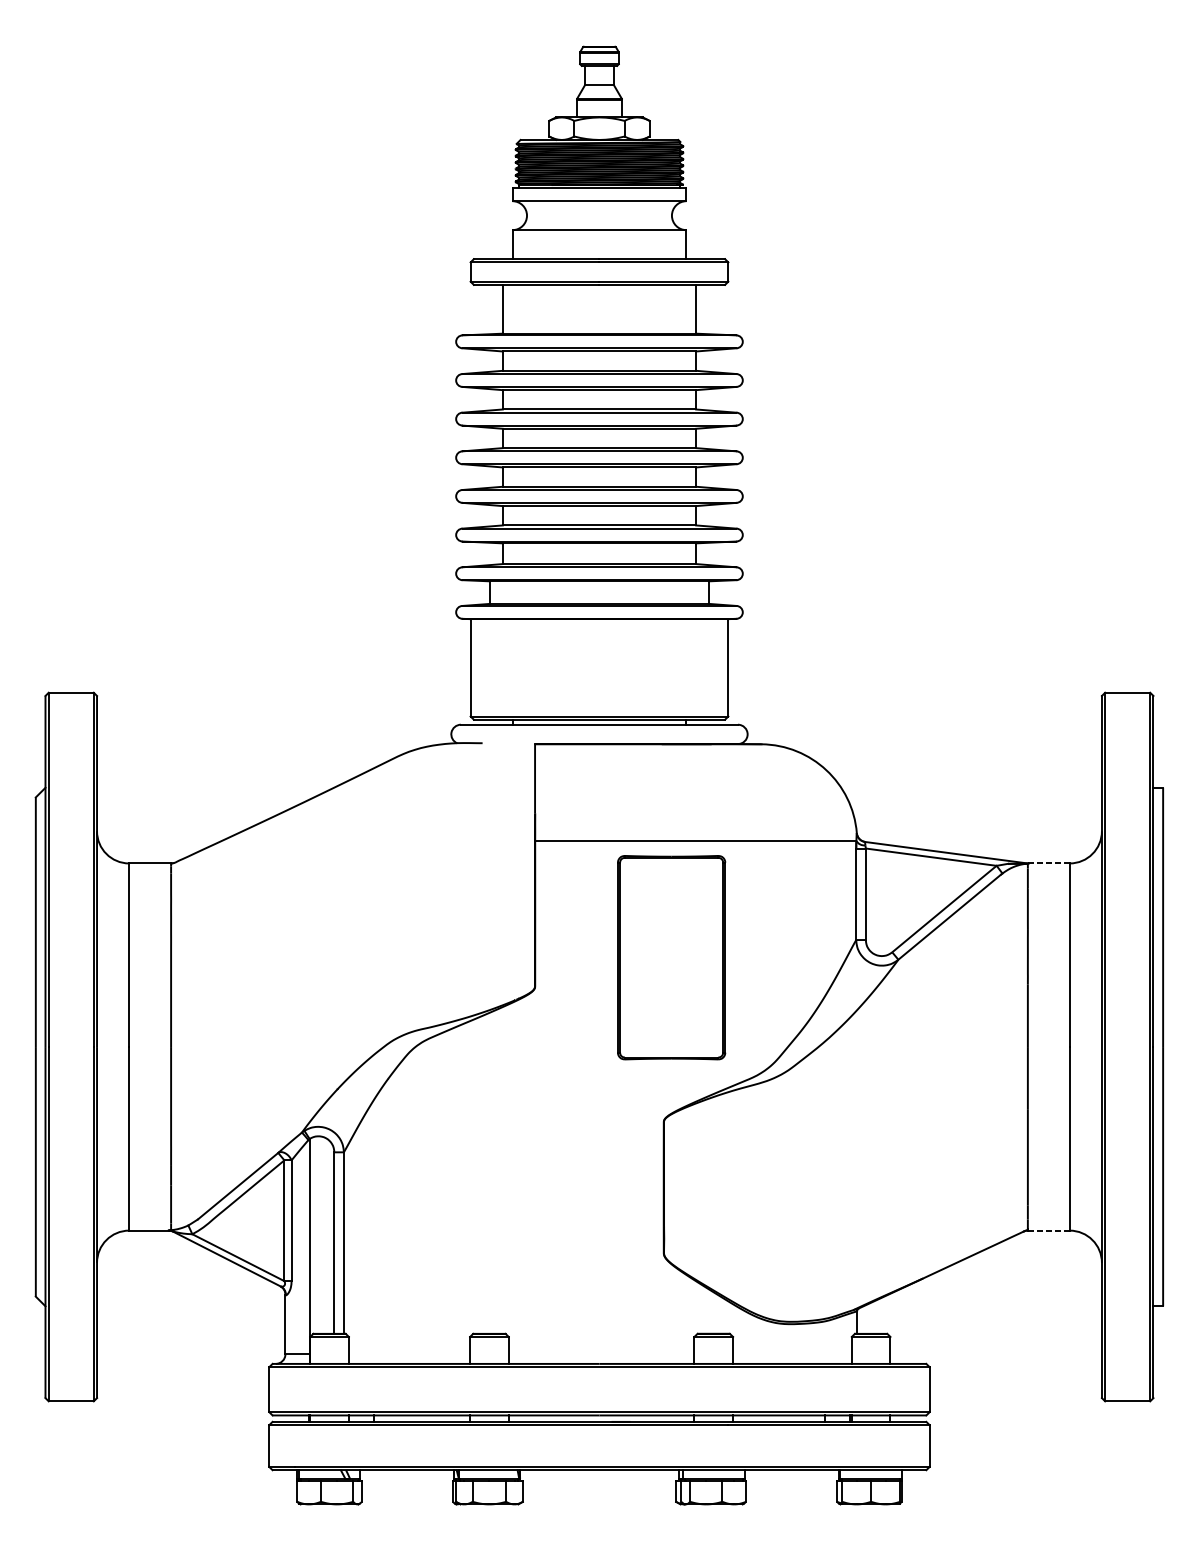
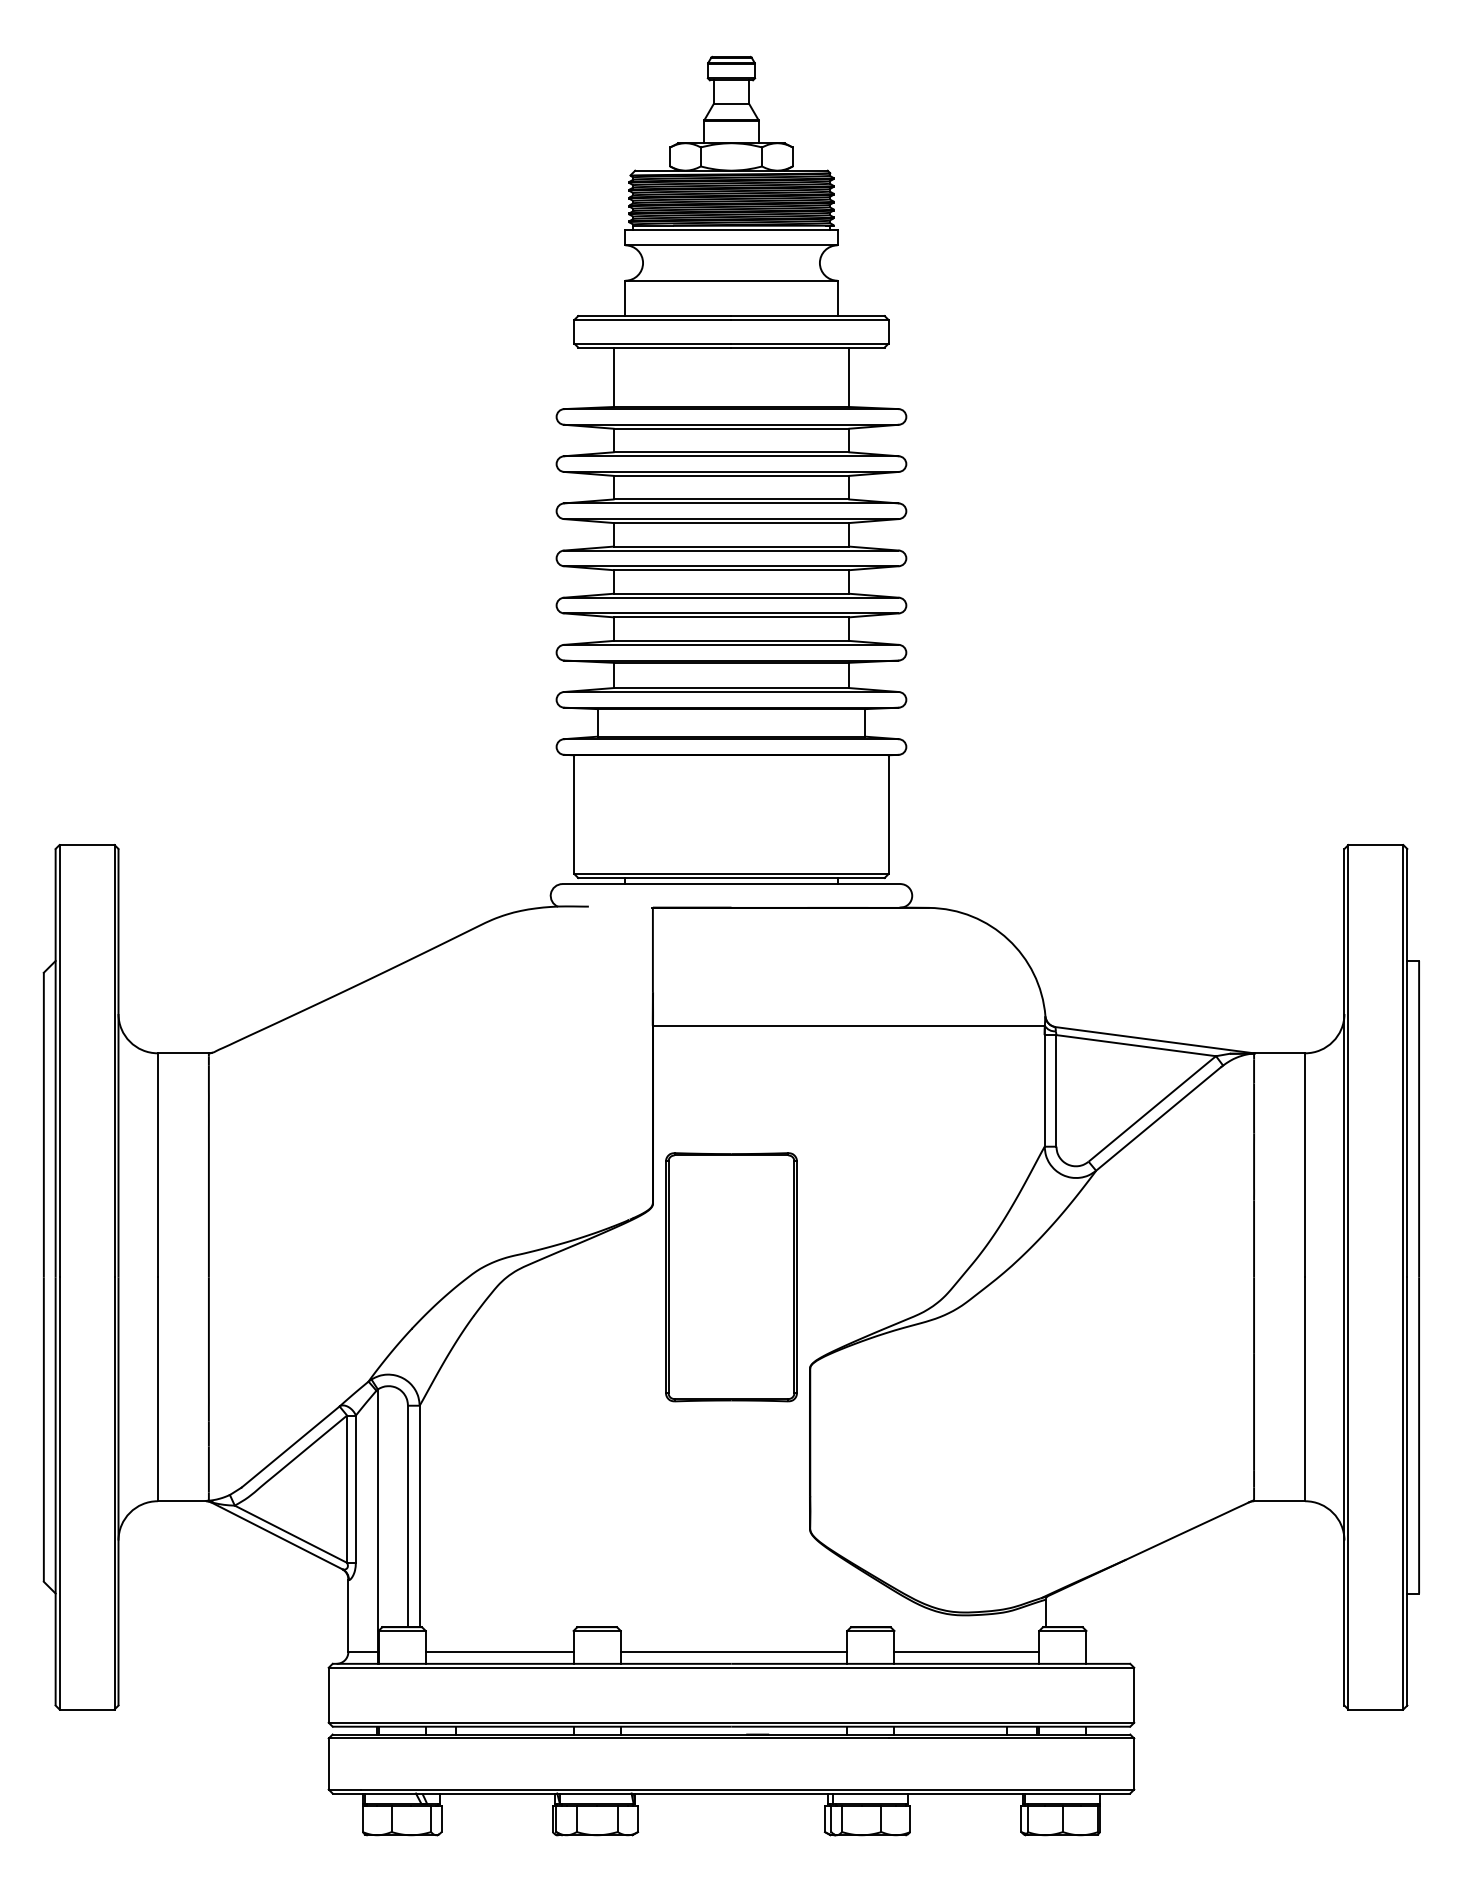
line: (1048, 863) -> (1279, 1053), dashed -> solid
part: (671, 957) -> (731, 1277), moved
line: (1048, 1230) -> (1279, 1501), dashed -> solid
line: (409, 1354) -> (499, 1652), added
line: (601, 1354) -> (733, 1652), added
line: (792, 1354) -> (966, 1652), added

